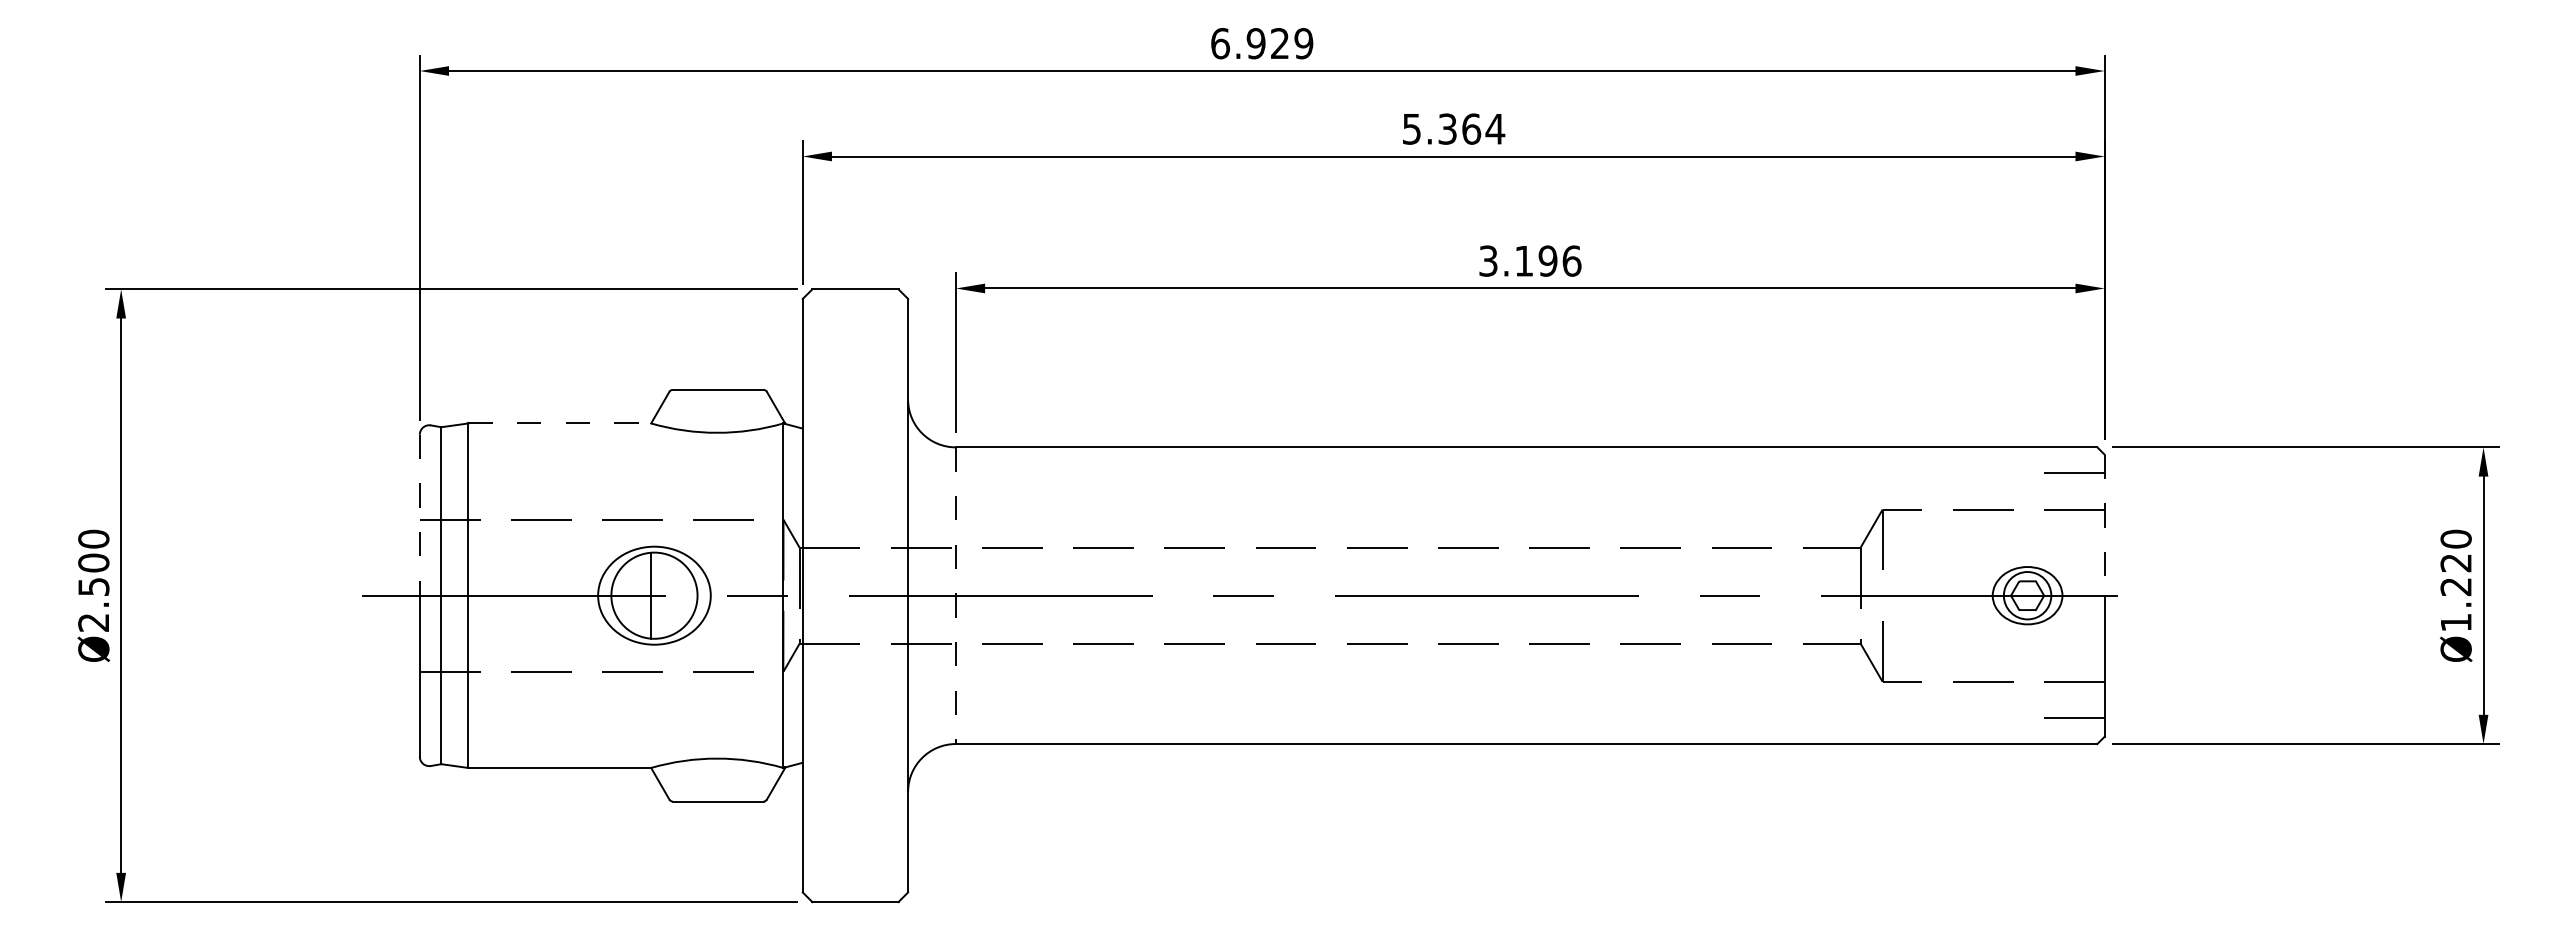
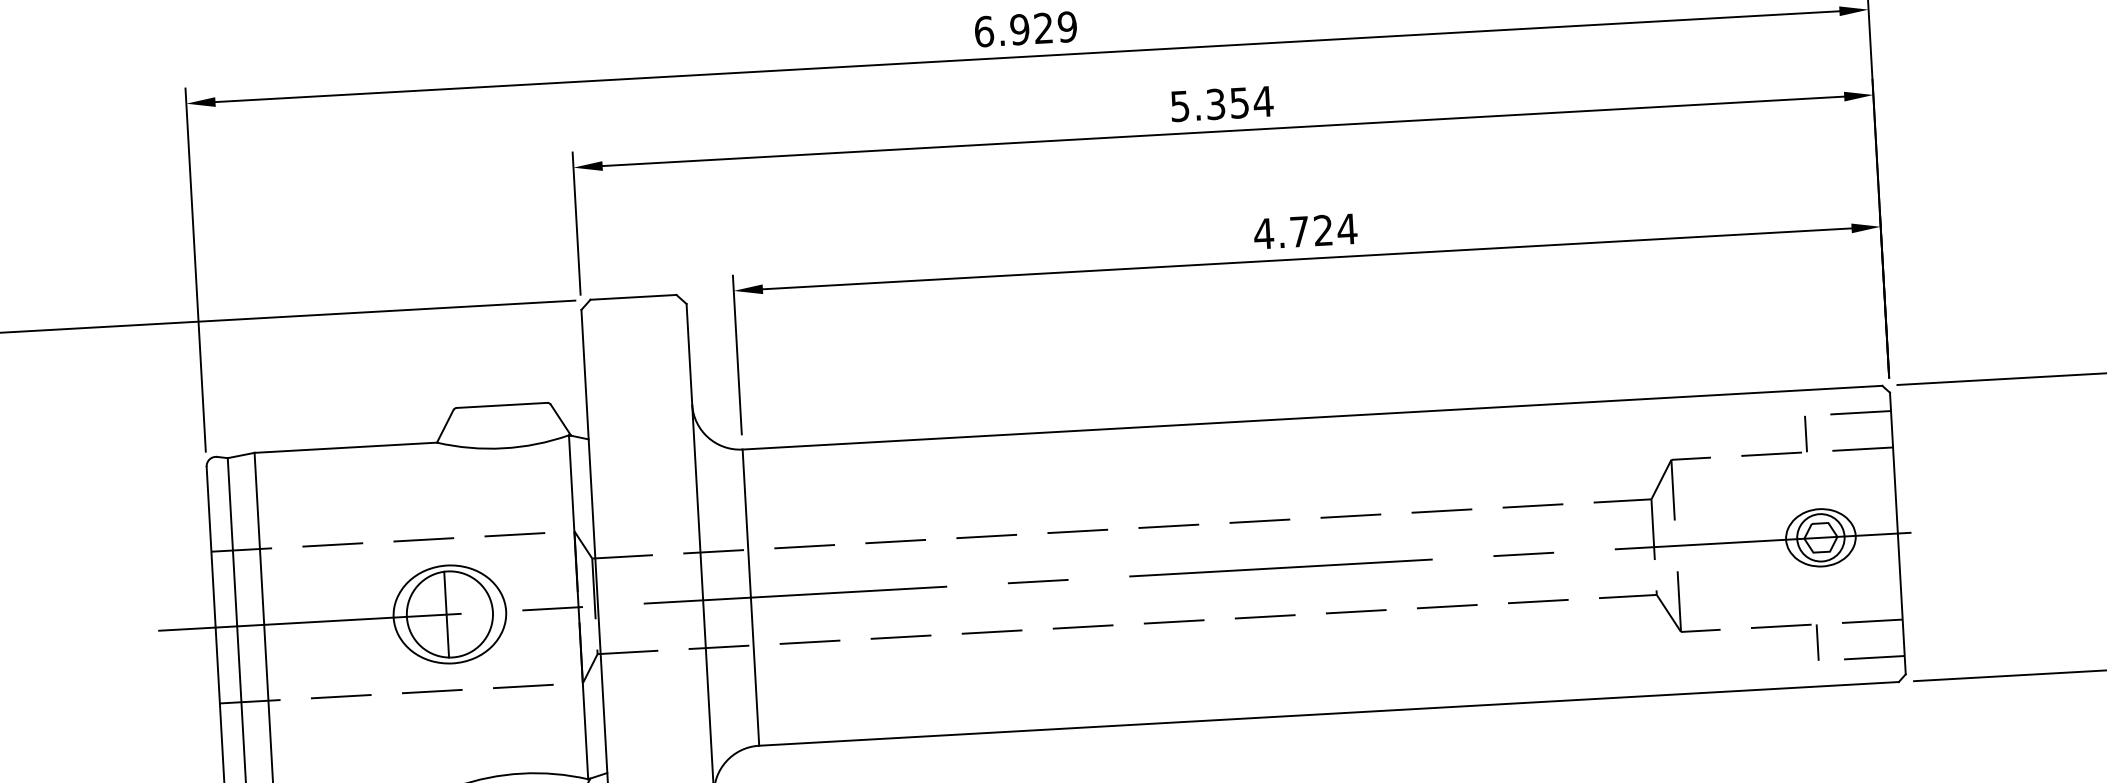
text: (1471, 128) -> (1239, 102), 5.364 -> 5.354
text: (1529, 260) -> (1304, 230), 3.196 -> 4.724
line: (560, 423) -> (346, 447), dashed -> solid
line: (2018, 491) -> (1806, 434), added
line: (419, 515) -> (210, 547), dashed -> solid
line: (2104, 525) -> (1893, 463), dashed -> solid
line: (955, 596) -> (750, 598), dashed -> solid
line: (2018, 699) -> (1817, 641), added

